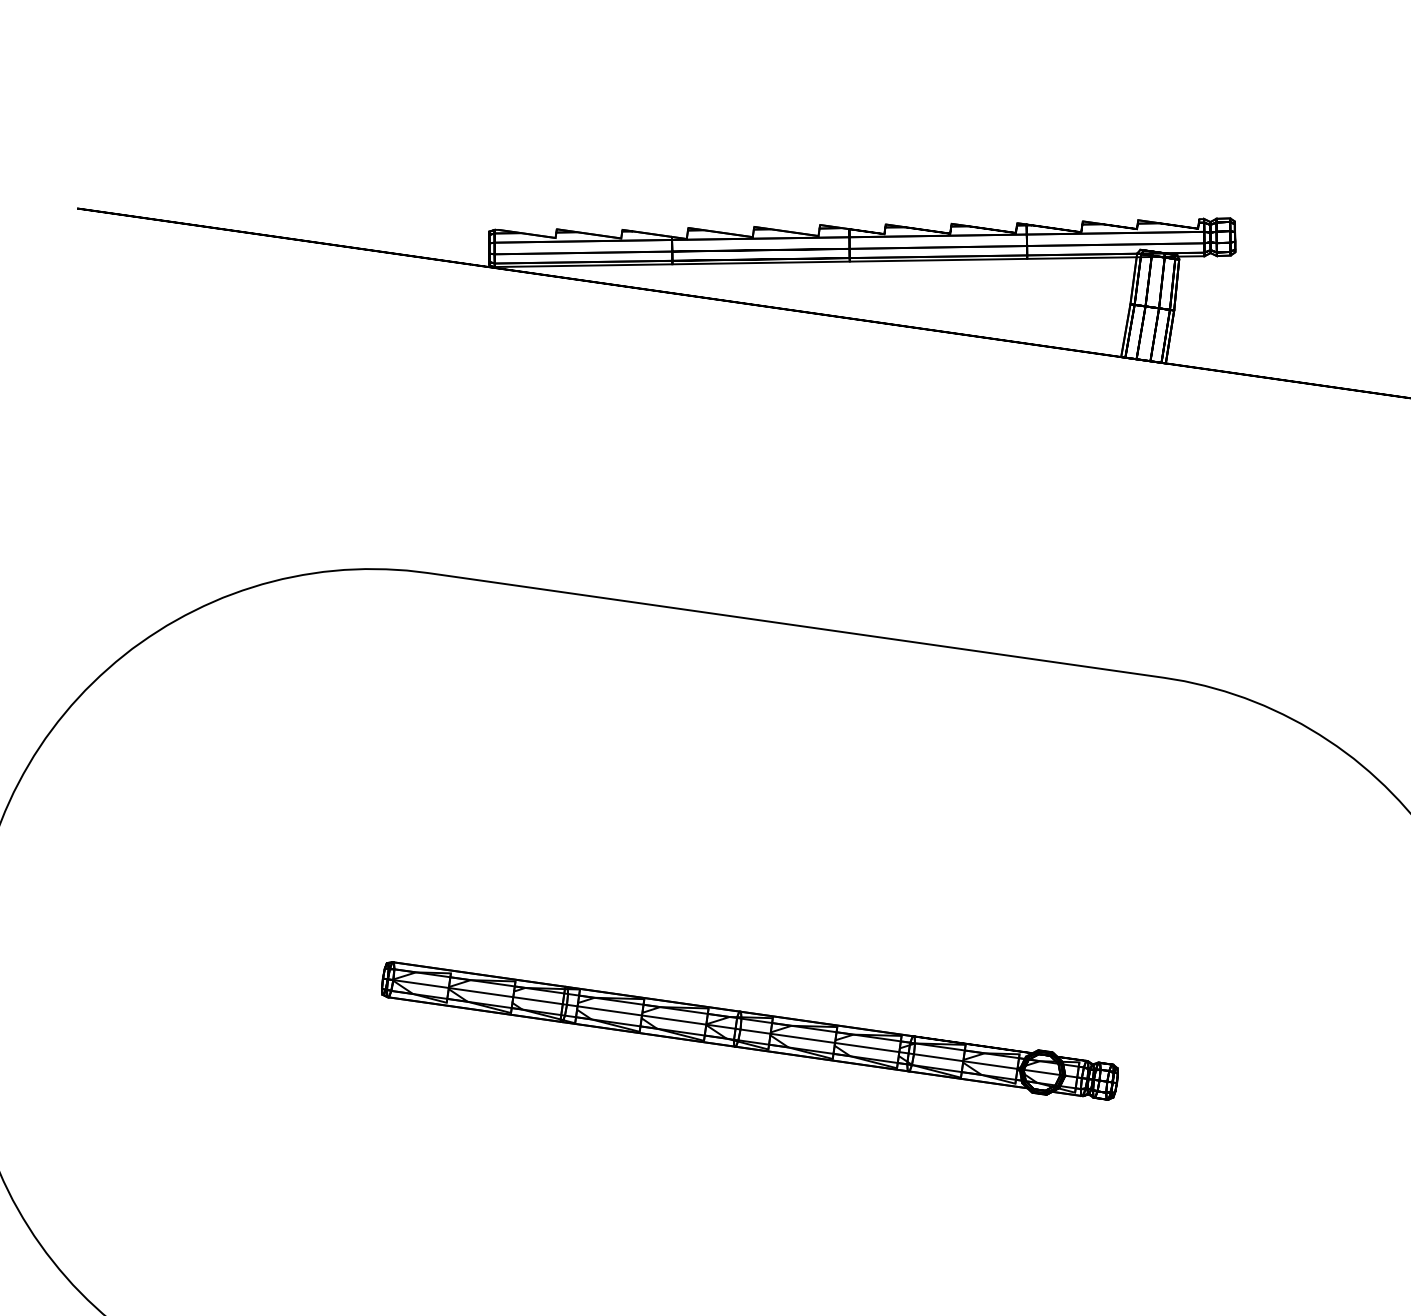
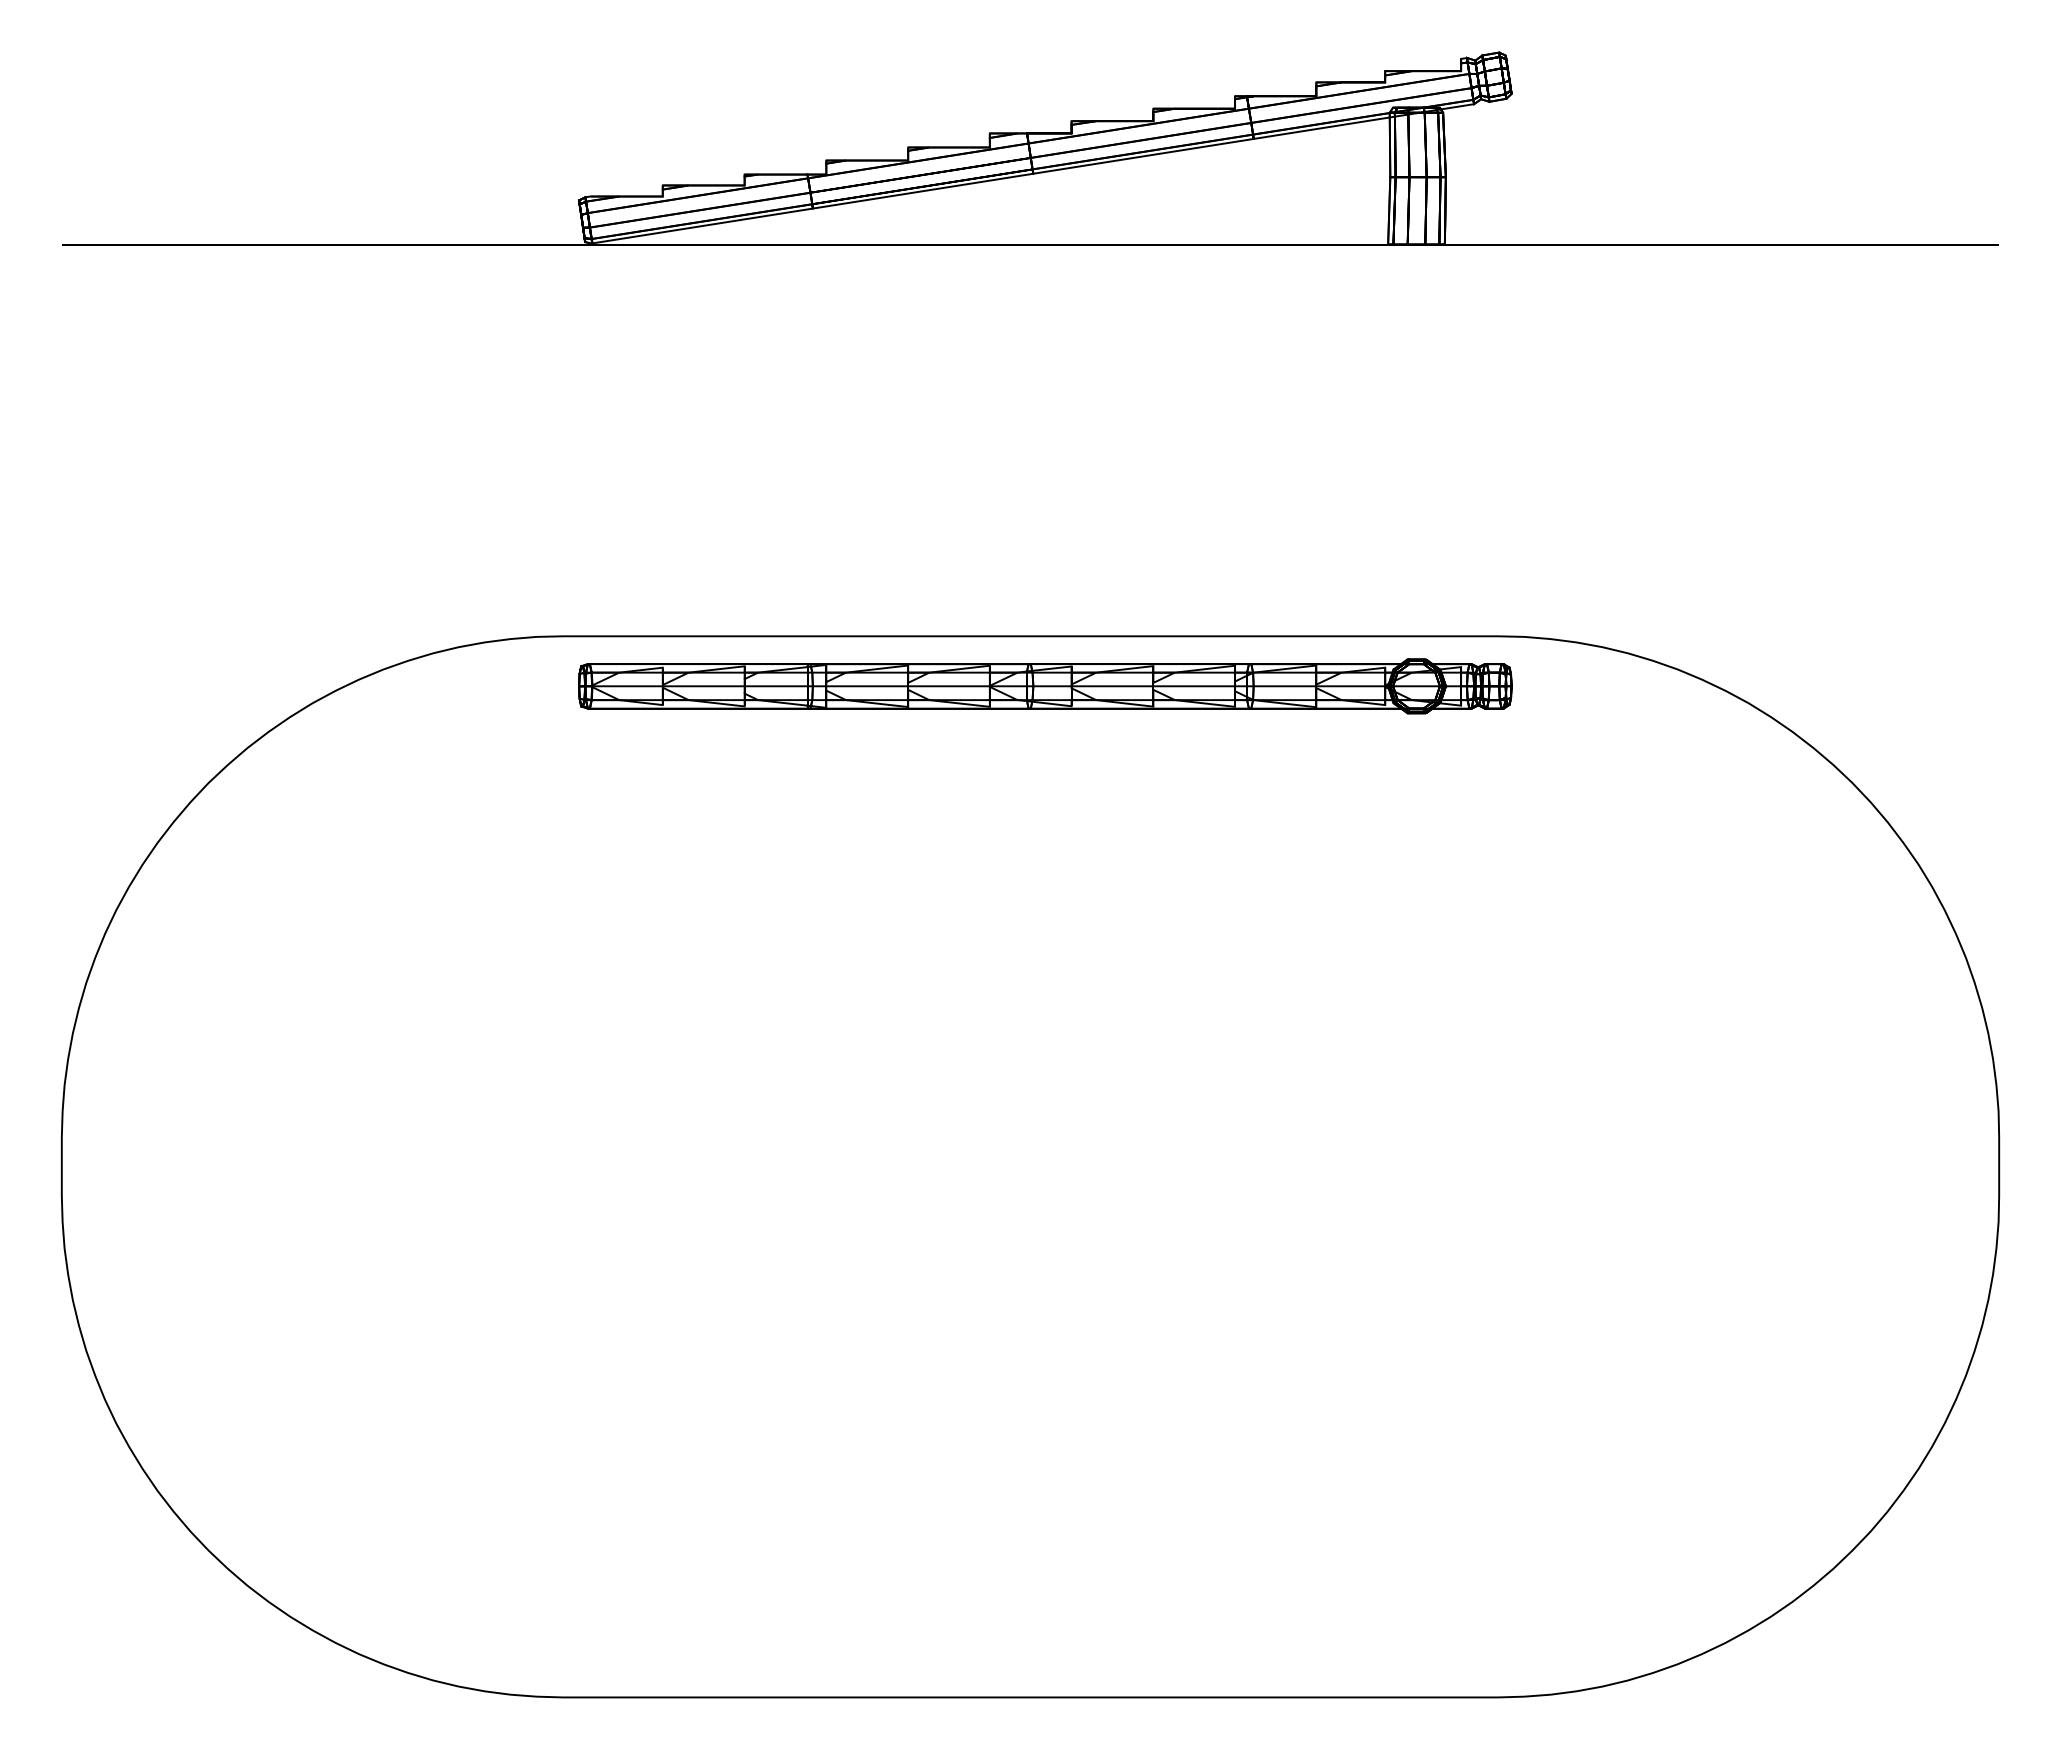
part: (750, 1031) -> (1045, 686), moved

